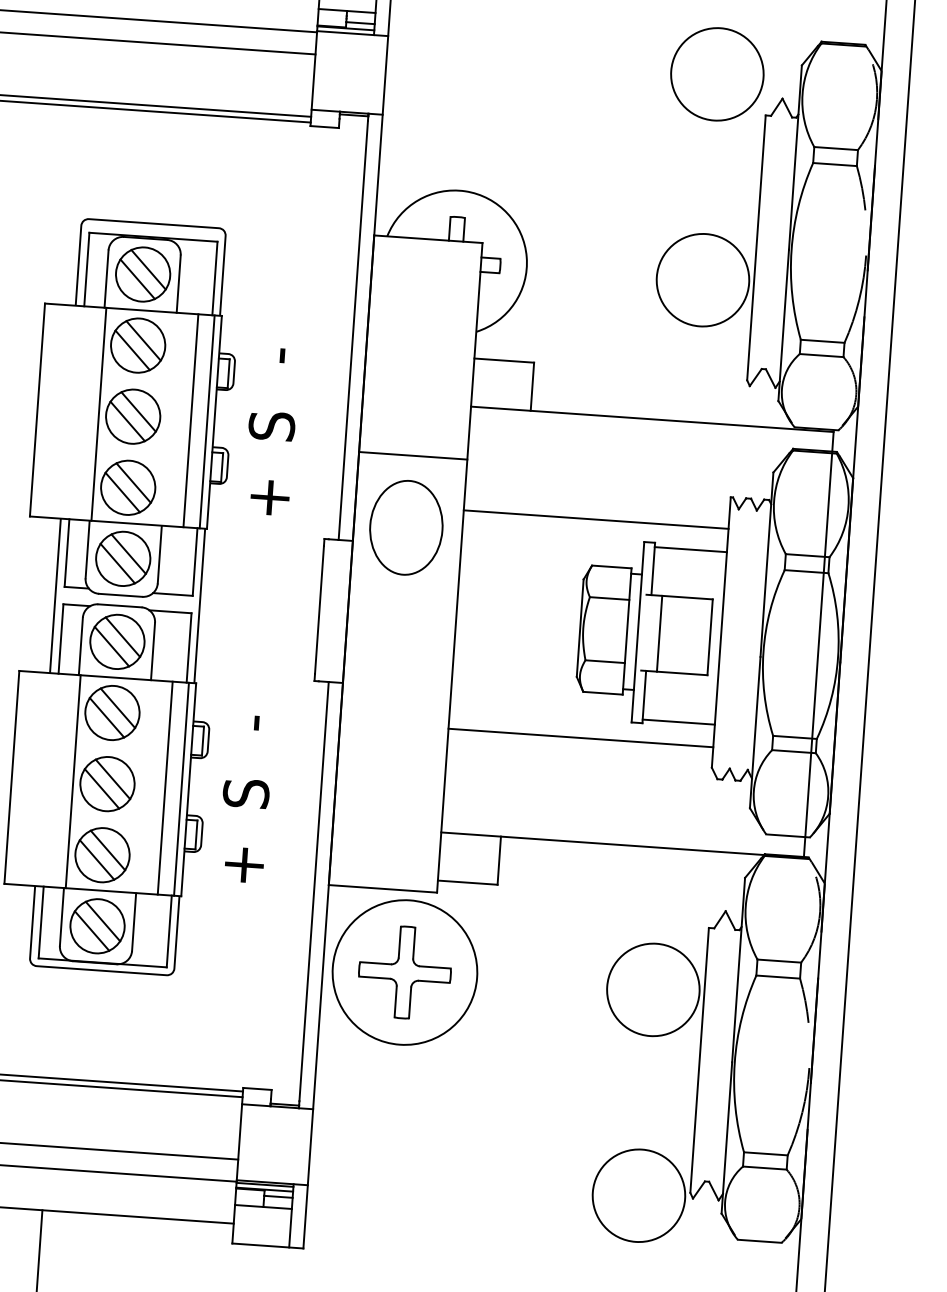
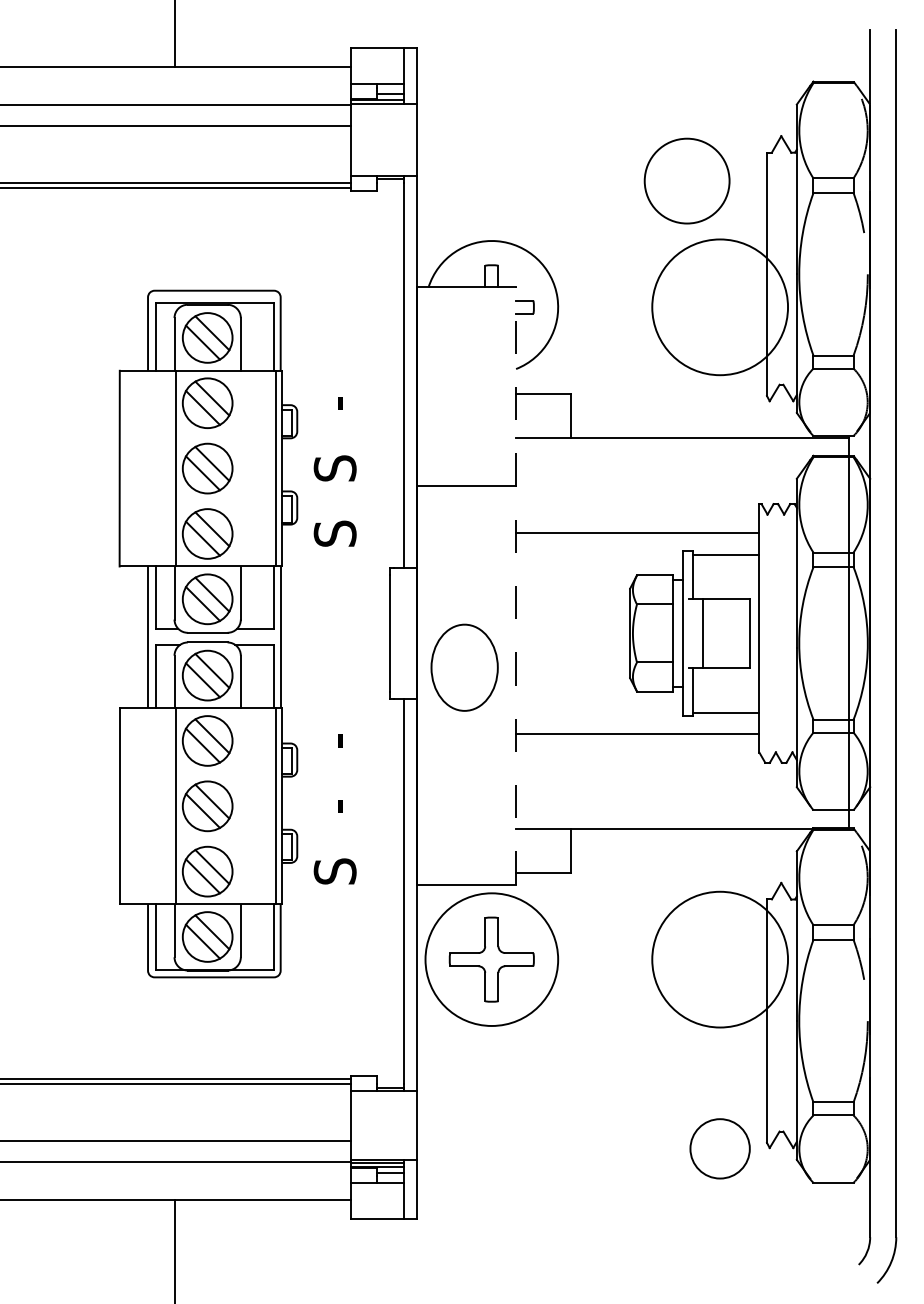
circle: (716, 73) -> (686, 180), moved
circle: (702, 279) -> (719, 306), size x1.6
line: (190, 420) -> (260, 468), removed
text: (266, 496) -> (334, 533), + -> S
part: (406, 527) -> (464, 667), moved
line: (460, 567) -> (516, 585), solid -> dashed
line: (164, 788) -> (260, 806), removed
text: (245, 793) -> (334, 806), S -> -
text: (240, 864) -> (334, 871), + -> S
circle: (652, 989) -> (719, 959), size x1.6
circle: (638, 1195) -> (719, 1148), size x0.7

